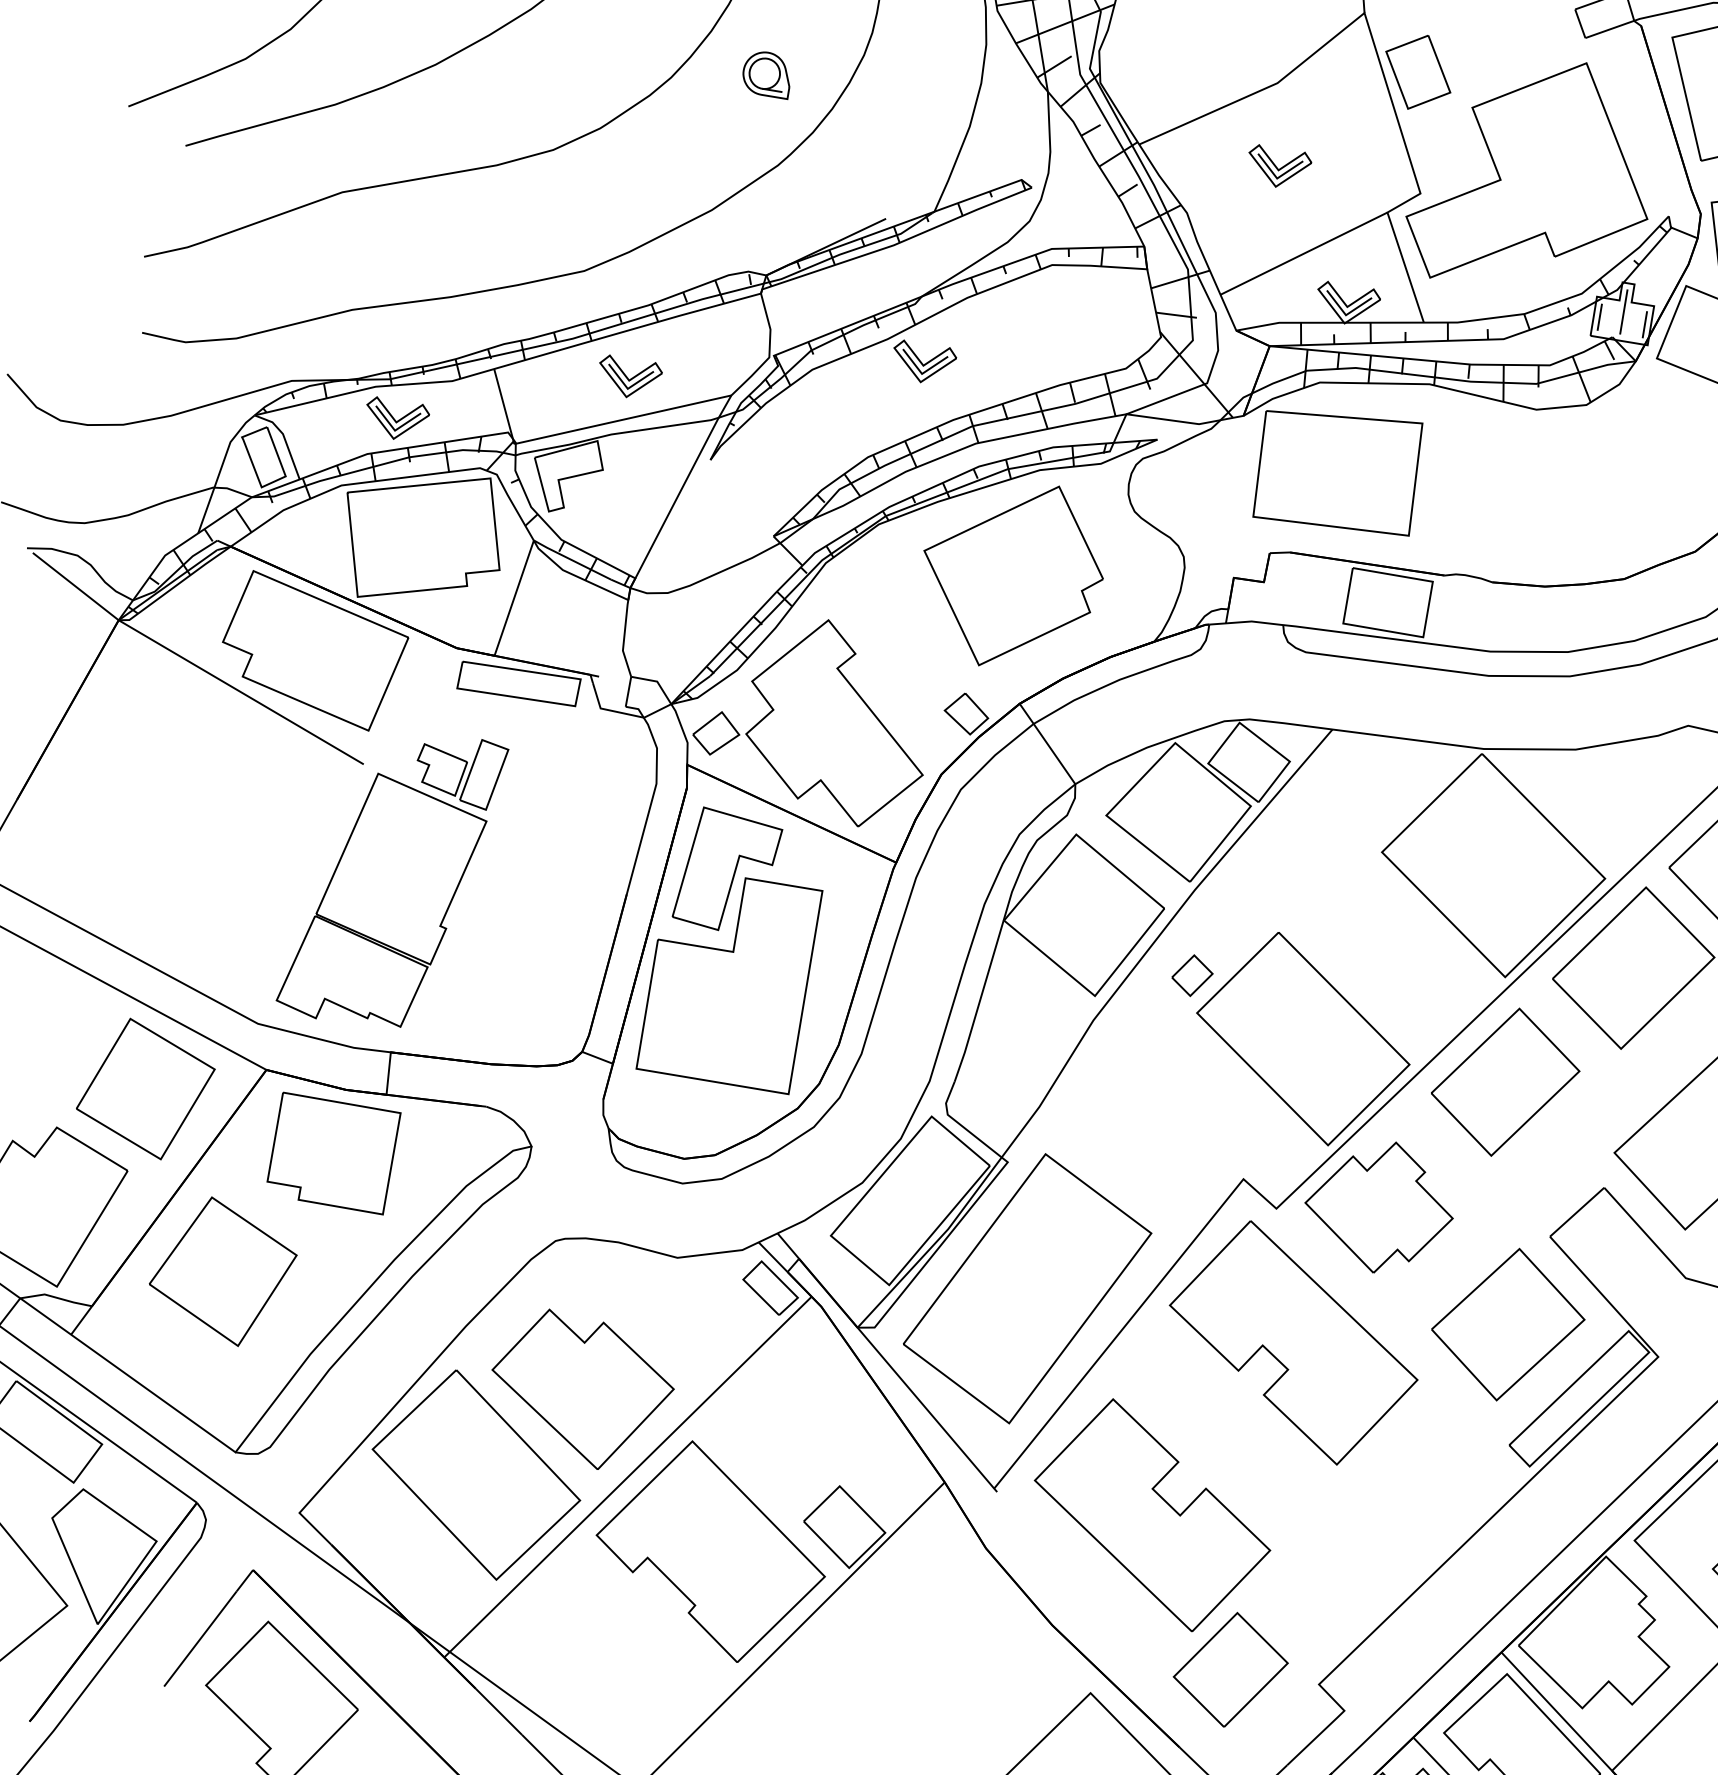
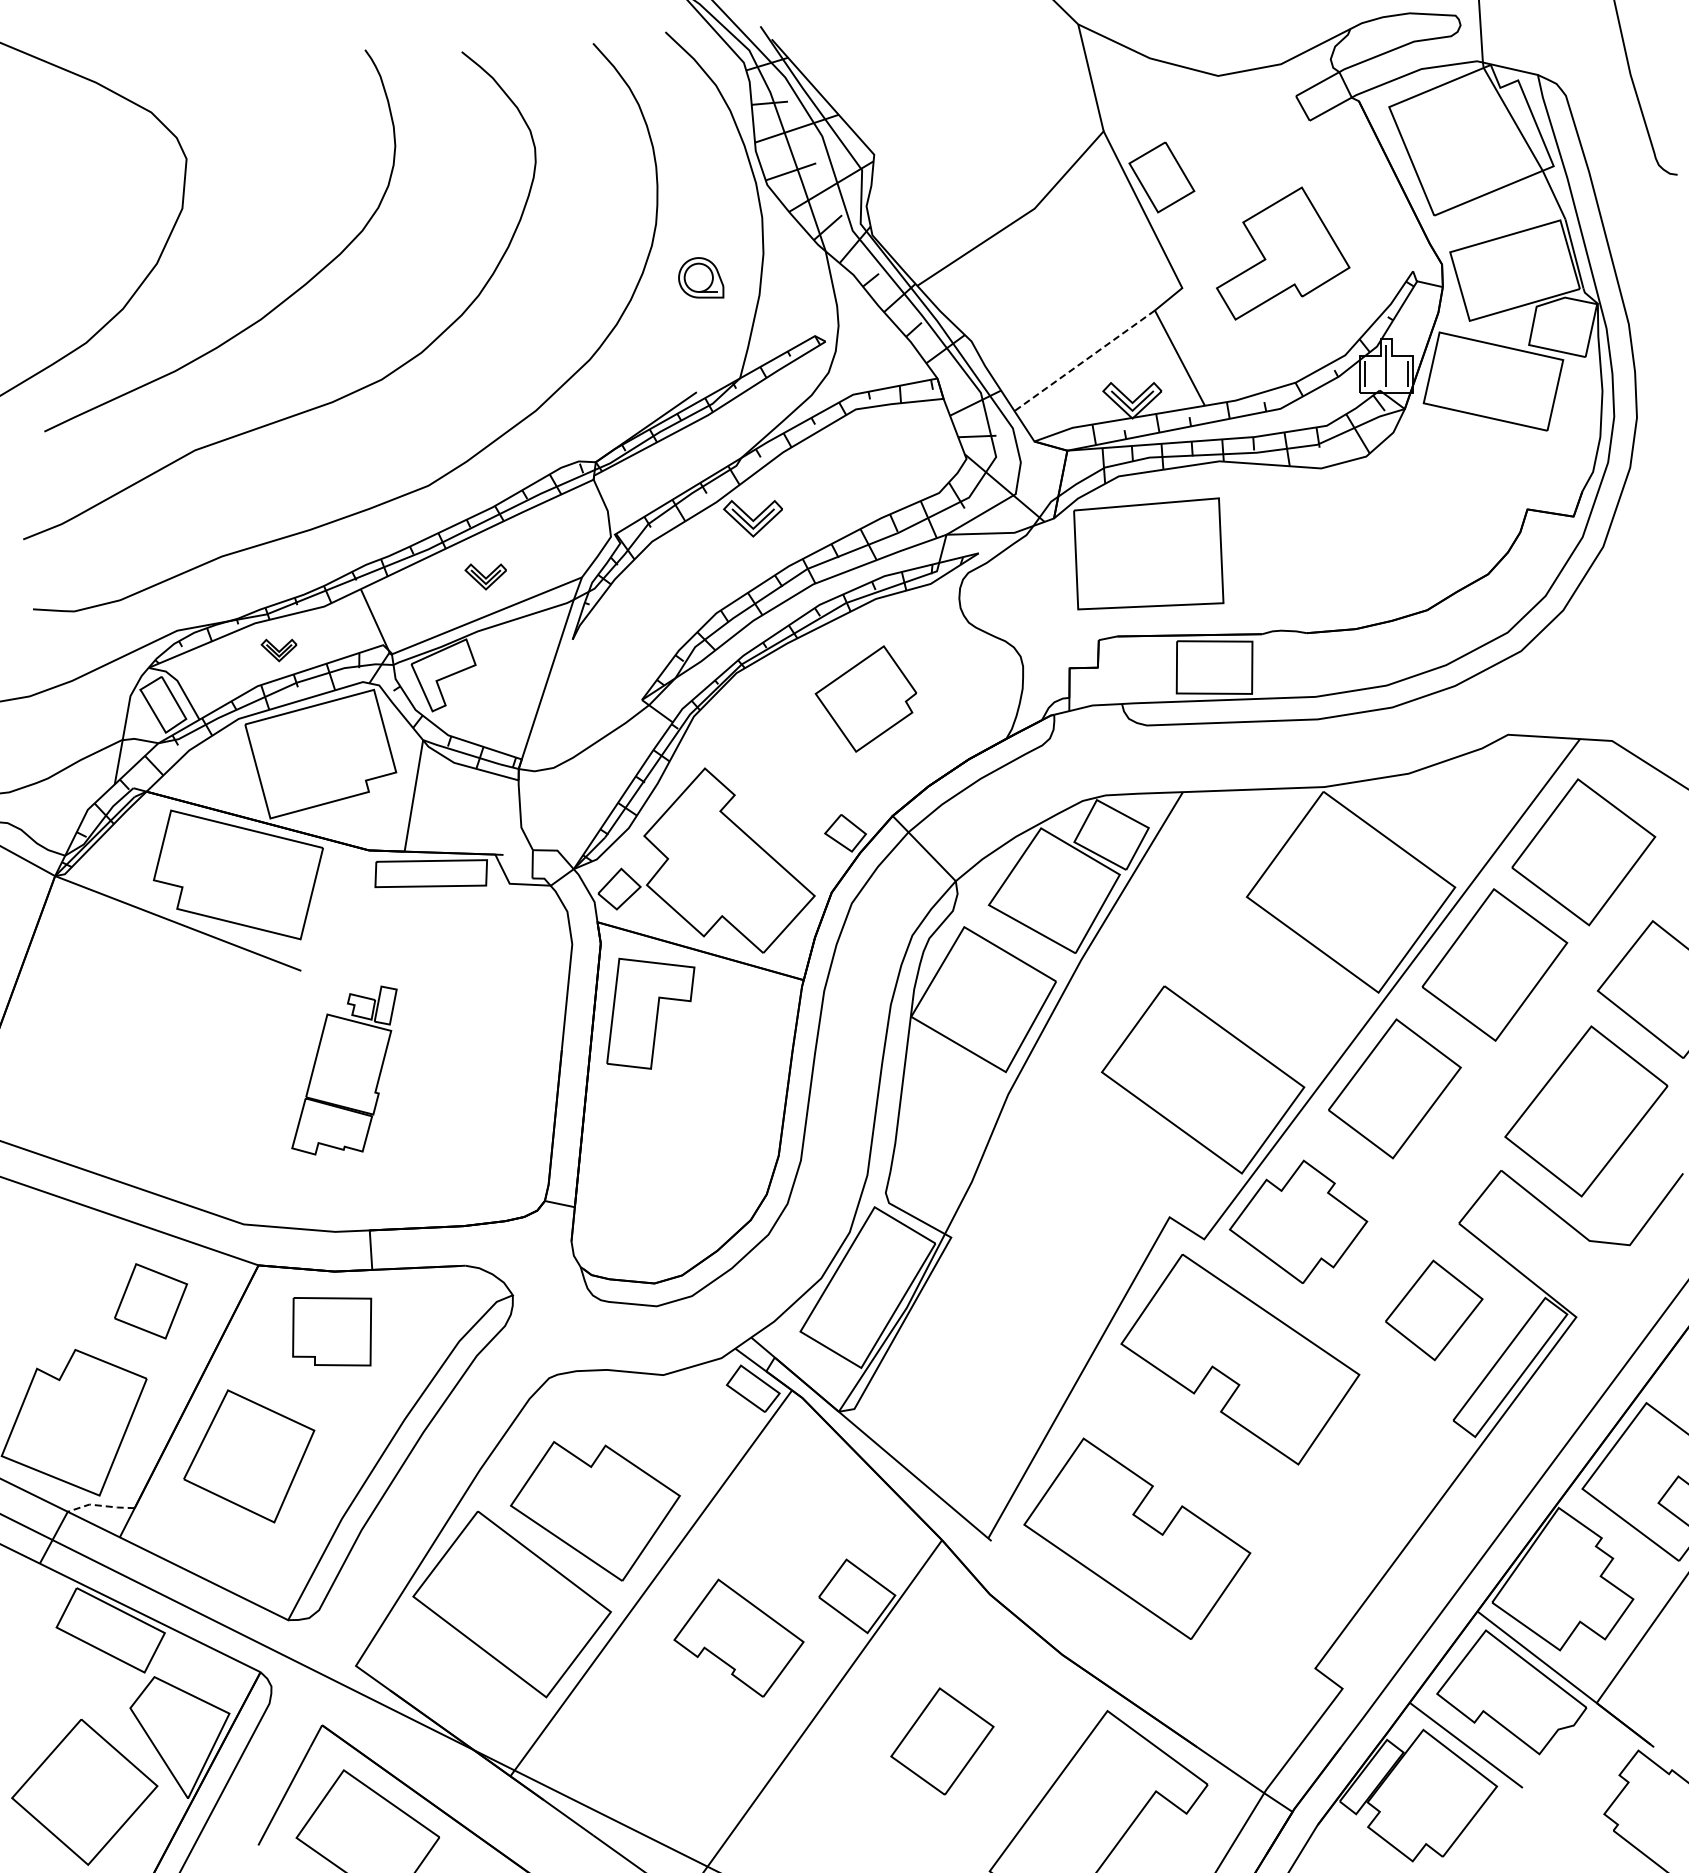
part: (767, 73) -> (701, 277), moved
part: (1278, 167) -> (1048, 285), removed
part: (1533, 174) -> (1282, 253), size x0.6
line: (1303, 254) -> (1084, 361), solid -> dashed
part: (628, 377) -> (485, 576), size x0.7
part: (395, 419) -> (278, 650), size x0.6
part: (1011, 574) -> (865, 698), size x0.6
part: (392, 877) -> (344, 1070), size x0.6
part: (1192, 975) -> (1092, 1038), removed
part: (729, 979) -> (668, 1112), removed
part: (145, 1089) -> (150, 1301), size x0.6
part: (332, 1153) -> (331, 1331), size x0.7
part: (1027, 1288) -> (988, 1350), removed
line: (56, 1297) -> (100, 1505), solid -> dashed
part: (1508, 1324) -> (1434, 1310), size x0.7
part: (711, 1550) -> (738, 1637), size x0.6
part: (1230, 1669) -> (942, 1741), moved

